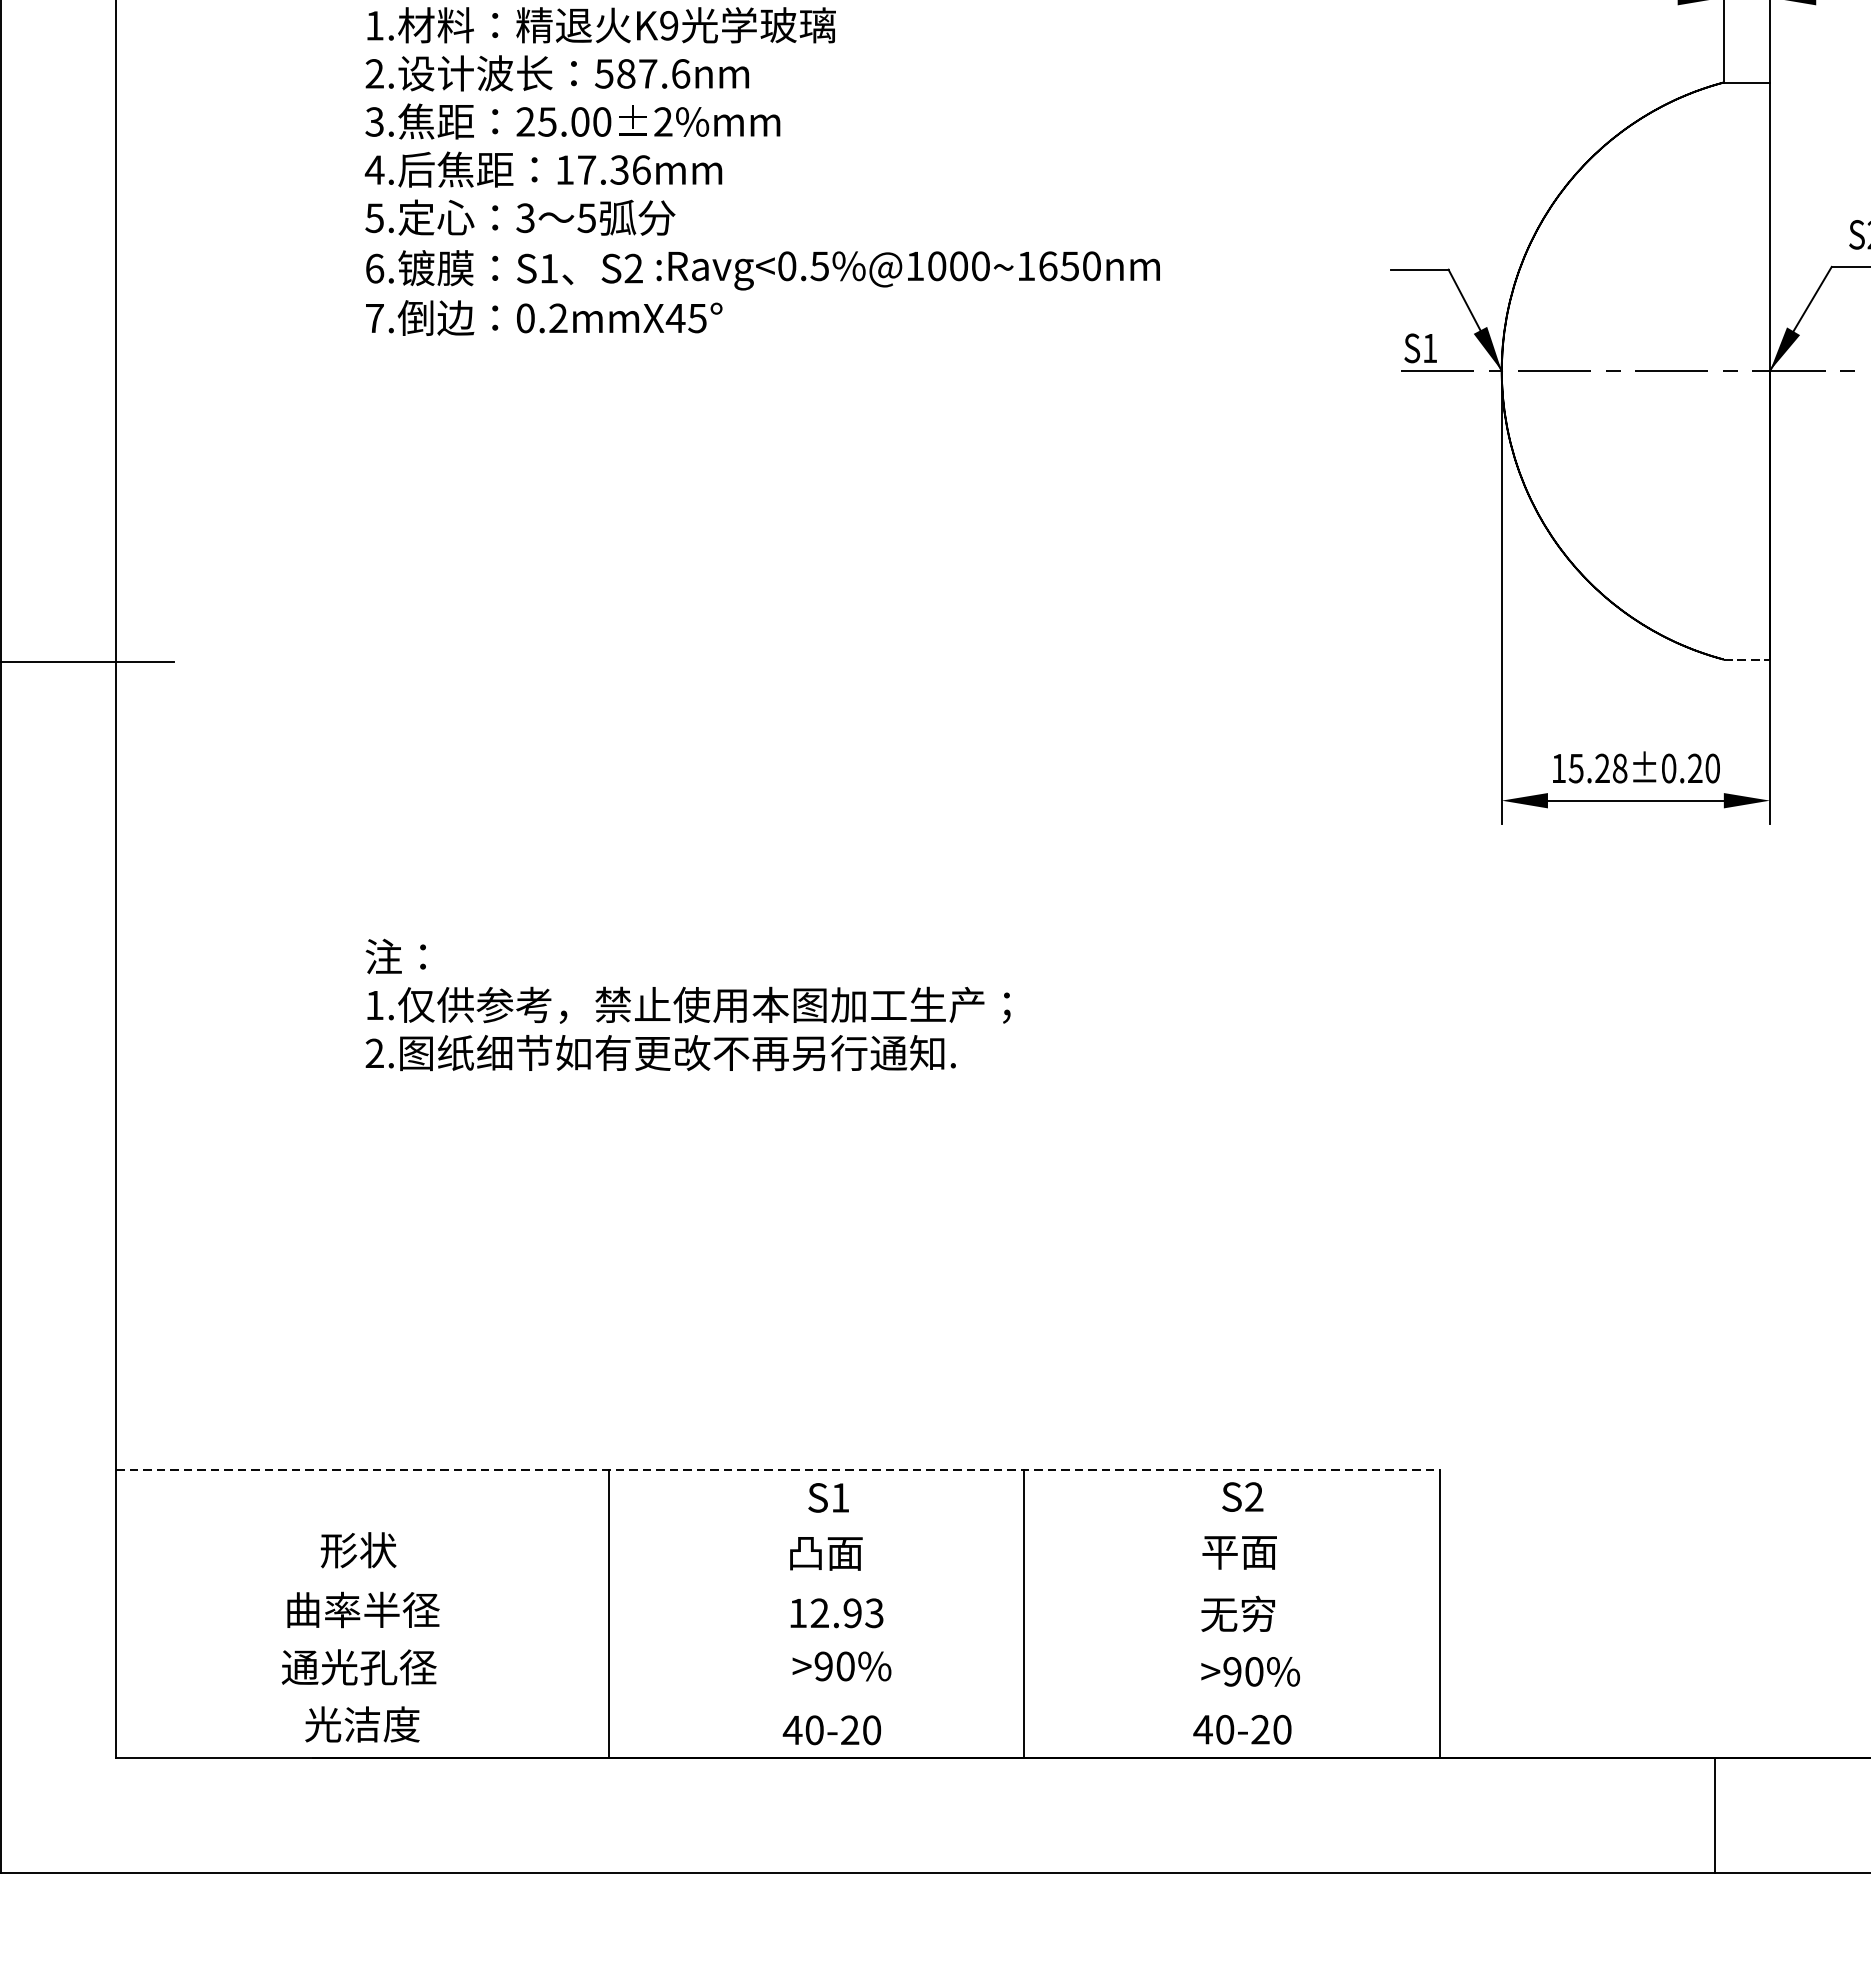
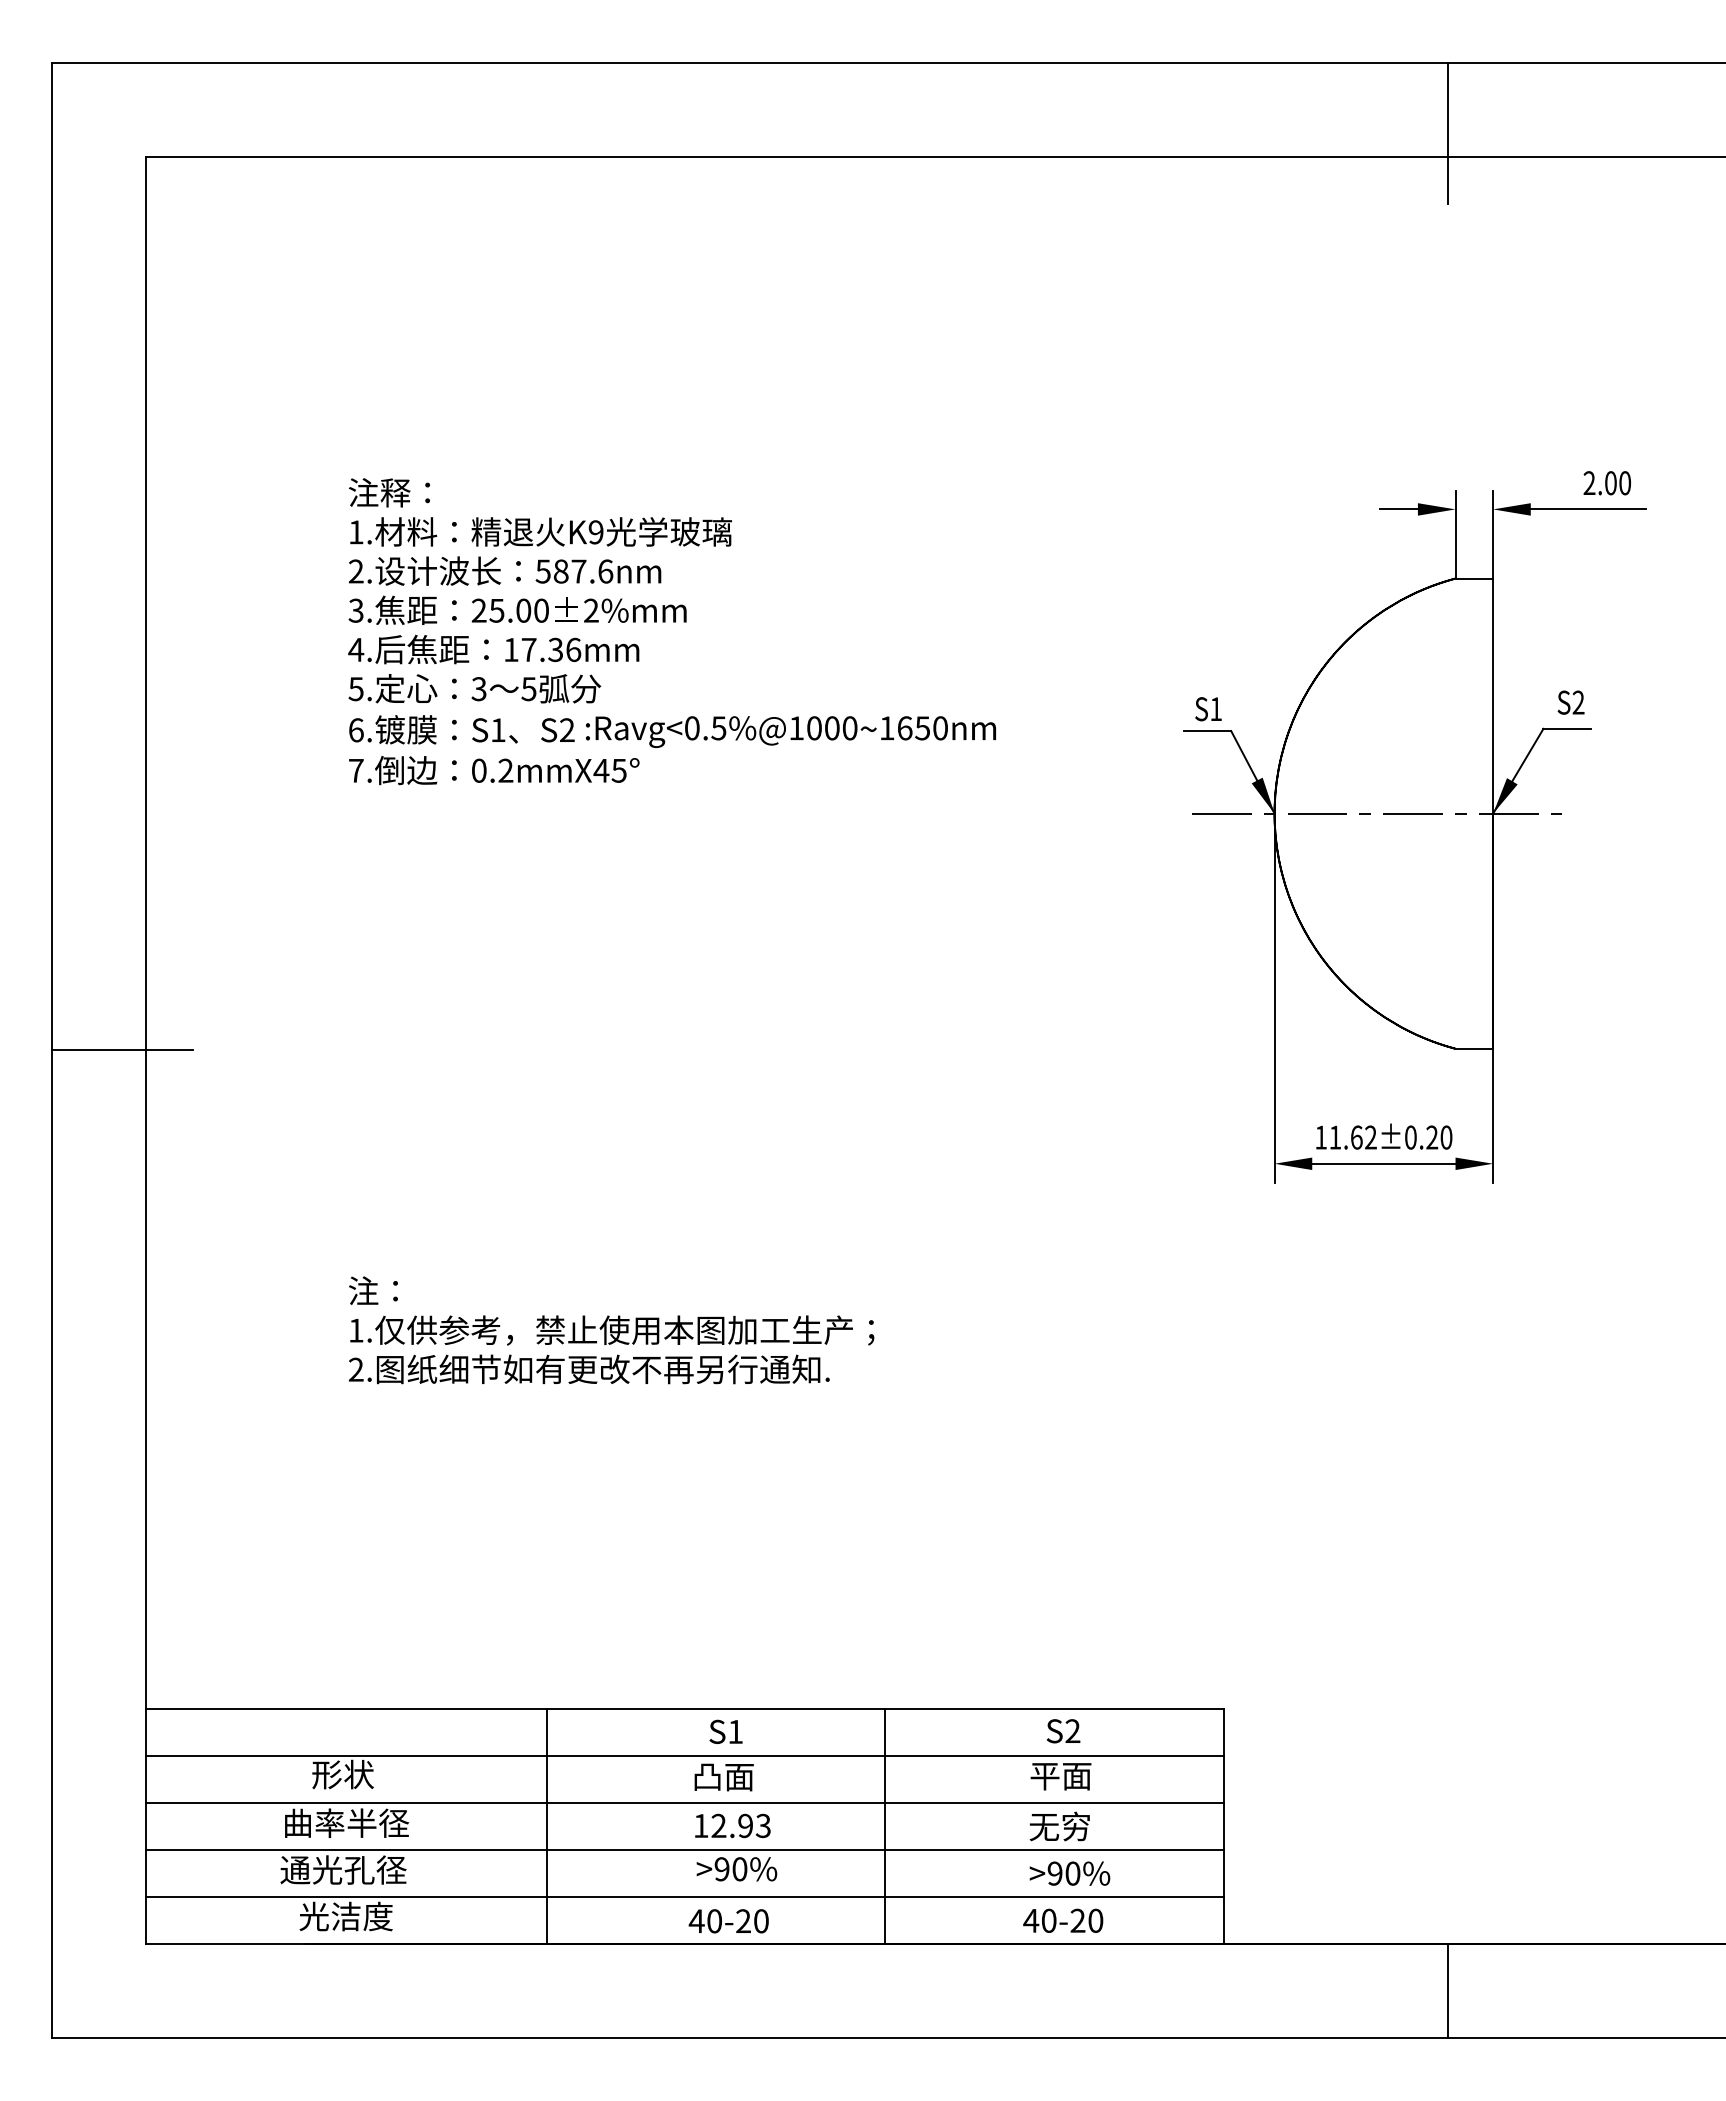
text: (1420, 348) -> (1208, 709), moved
line: (1747, 659) -> (1474, 1048), dashed -> solid
text: (1597, 768) -> (1352, 1137), 15.28±0.20 -> 11.62±0.20
line: (778, 1469) -> (685, 1708), dashed -> solid
line: (777, 1526) -> (684, 1755), added
line: (777, 1584) -> (684, 1802), added
line: (777, 1642) -> (684, 1849), added
line: (777, 1699) -> (684, 1896), added

